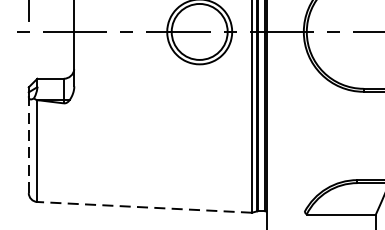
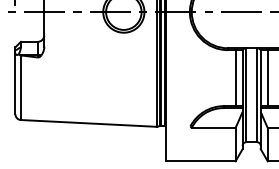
line: (375, 136) -> (235, 78), added
line: (28, 144) -> (15, 83), dashed -> solid
line: (143, 207) -> (88, 123), dashed -> solid

